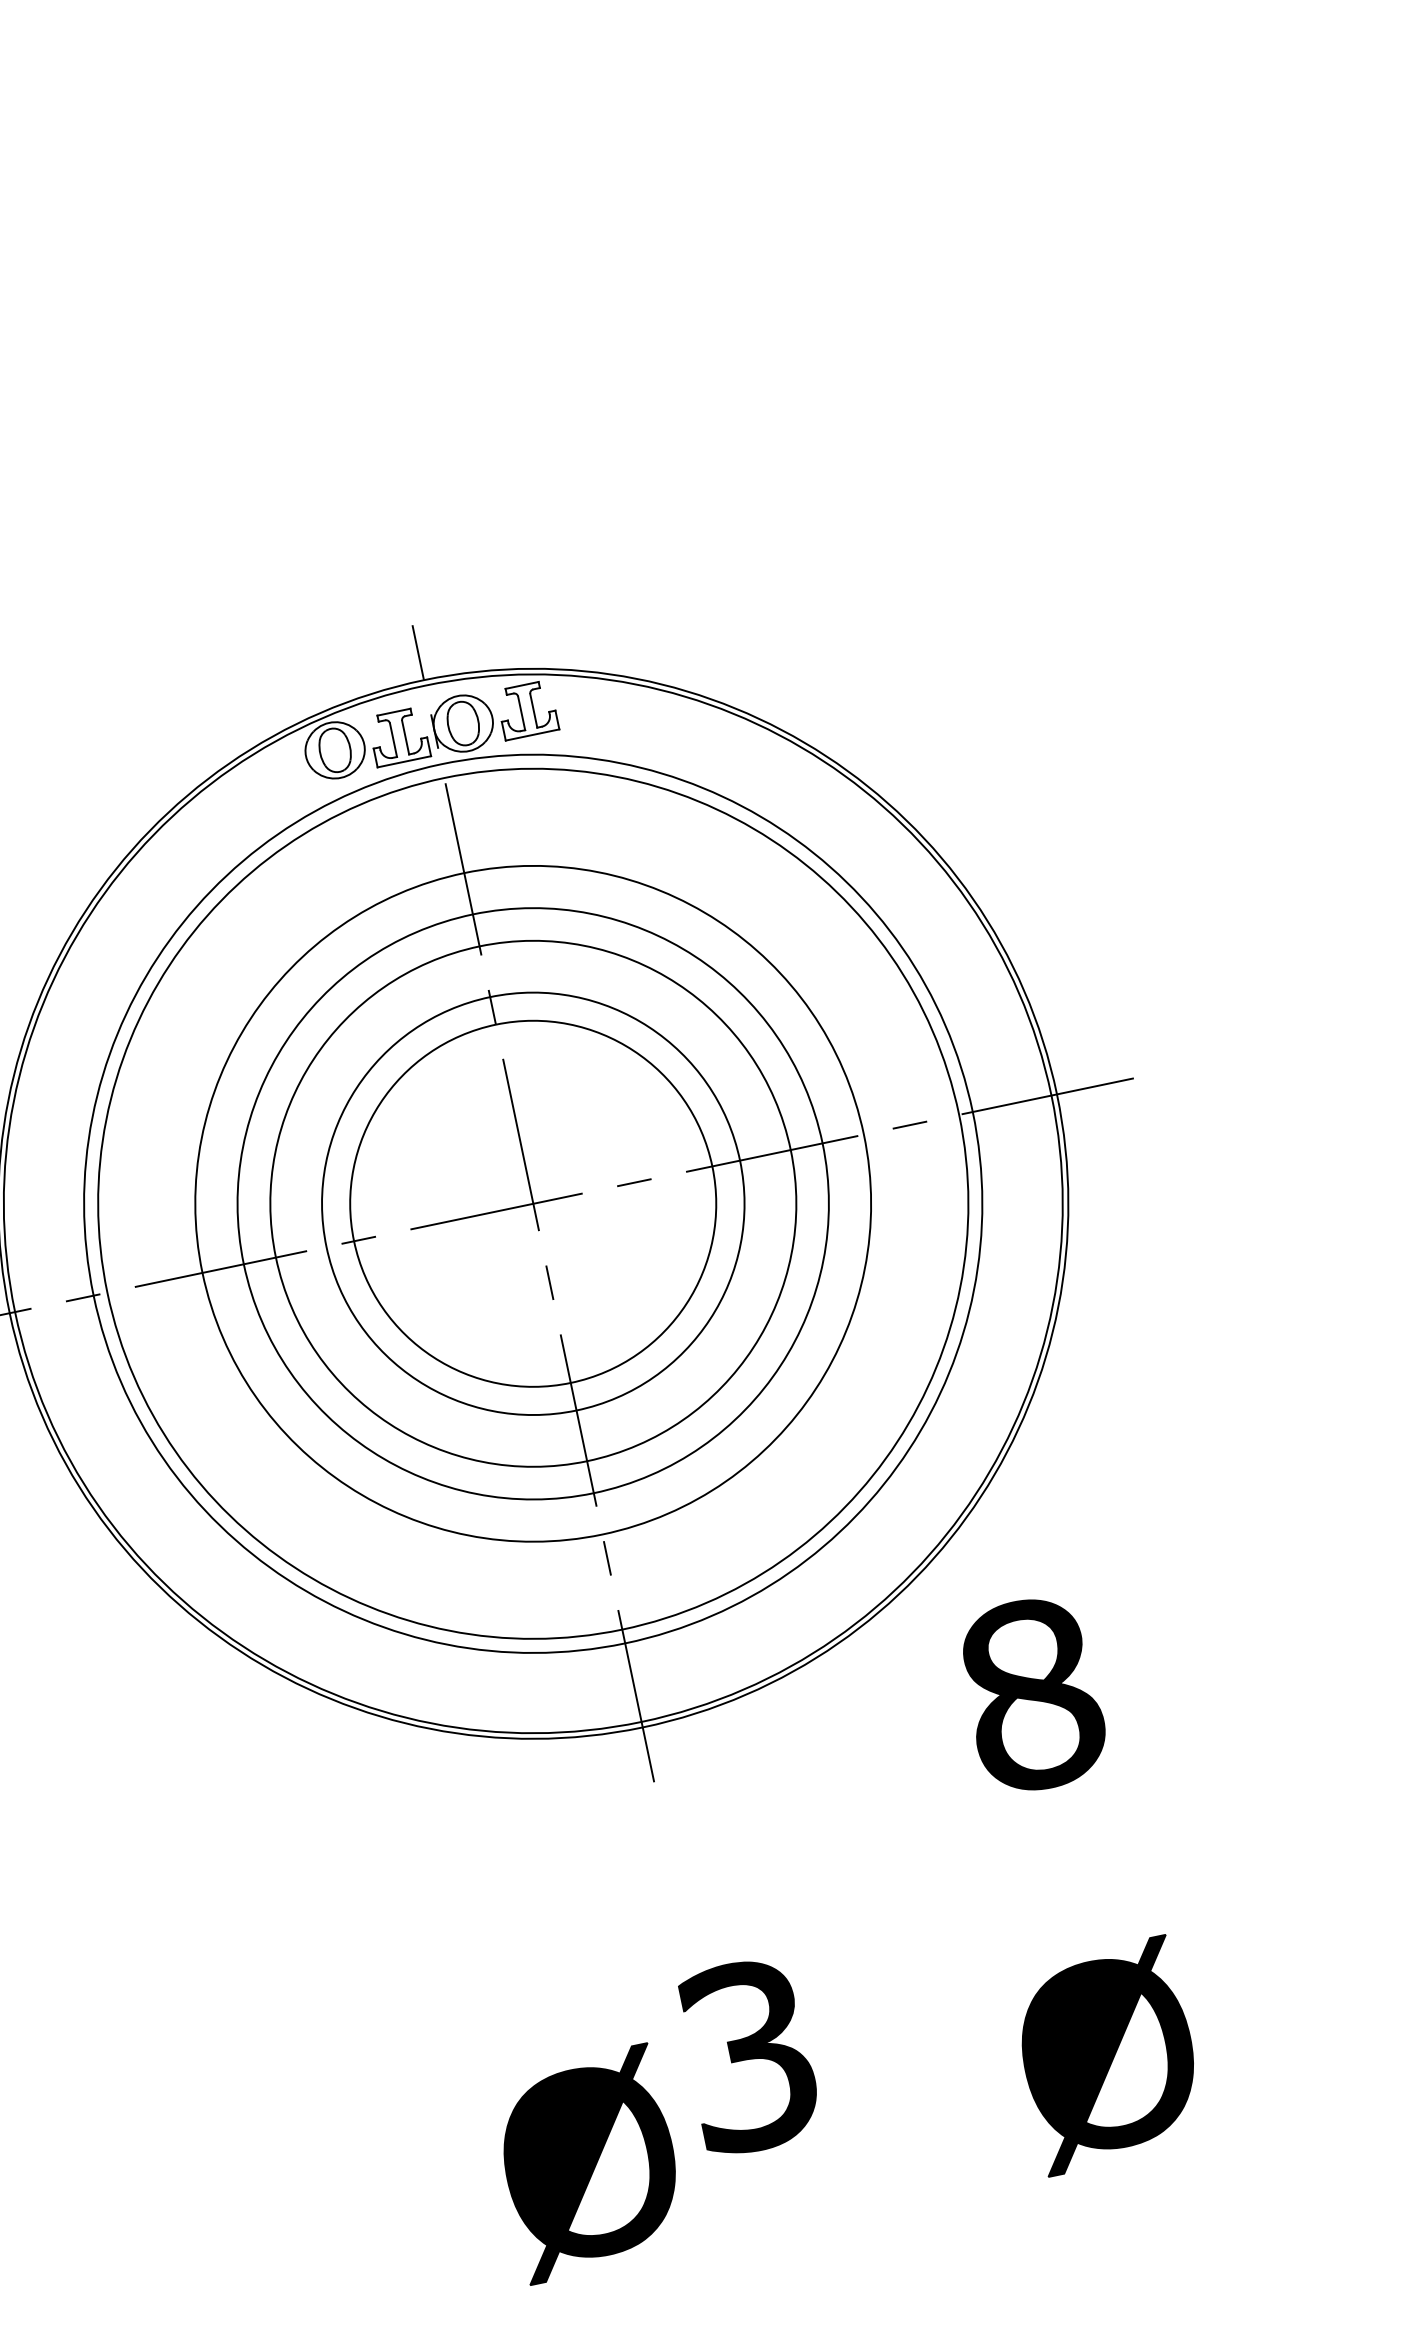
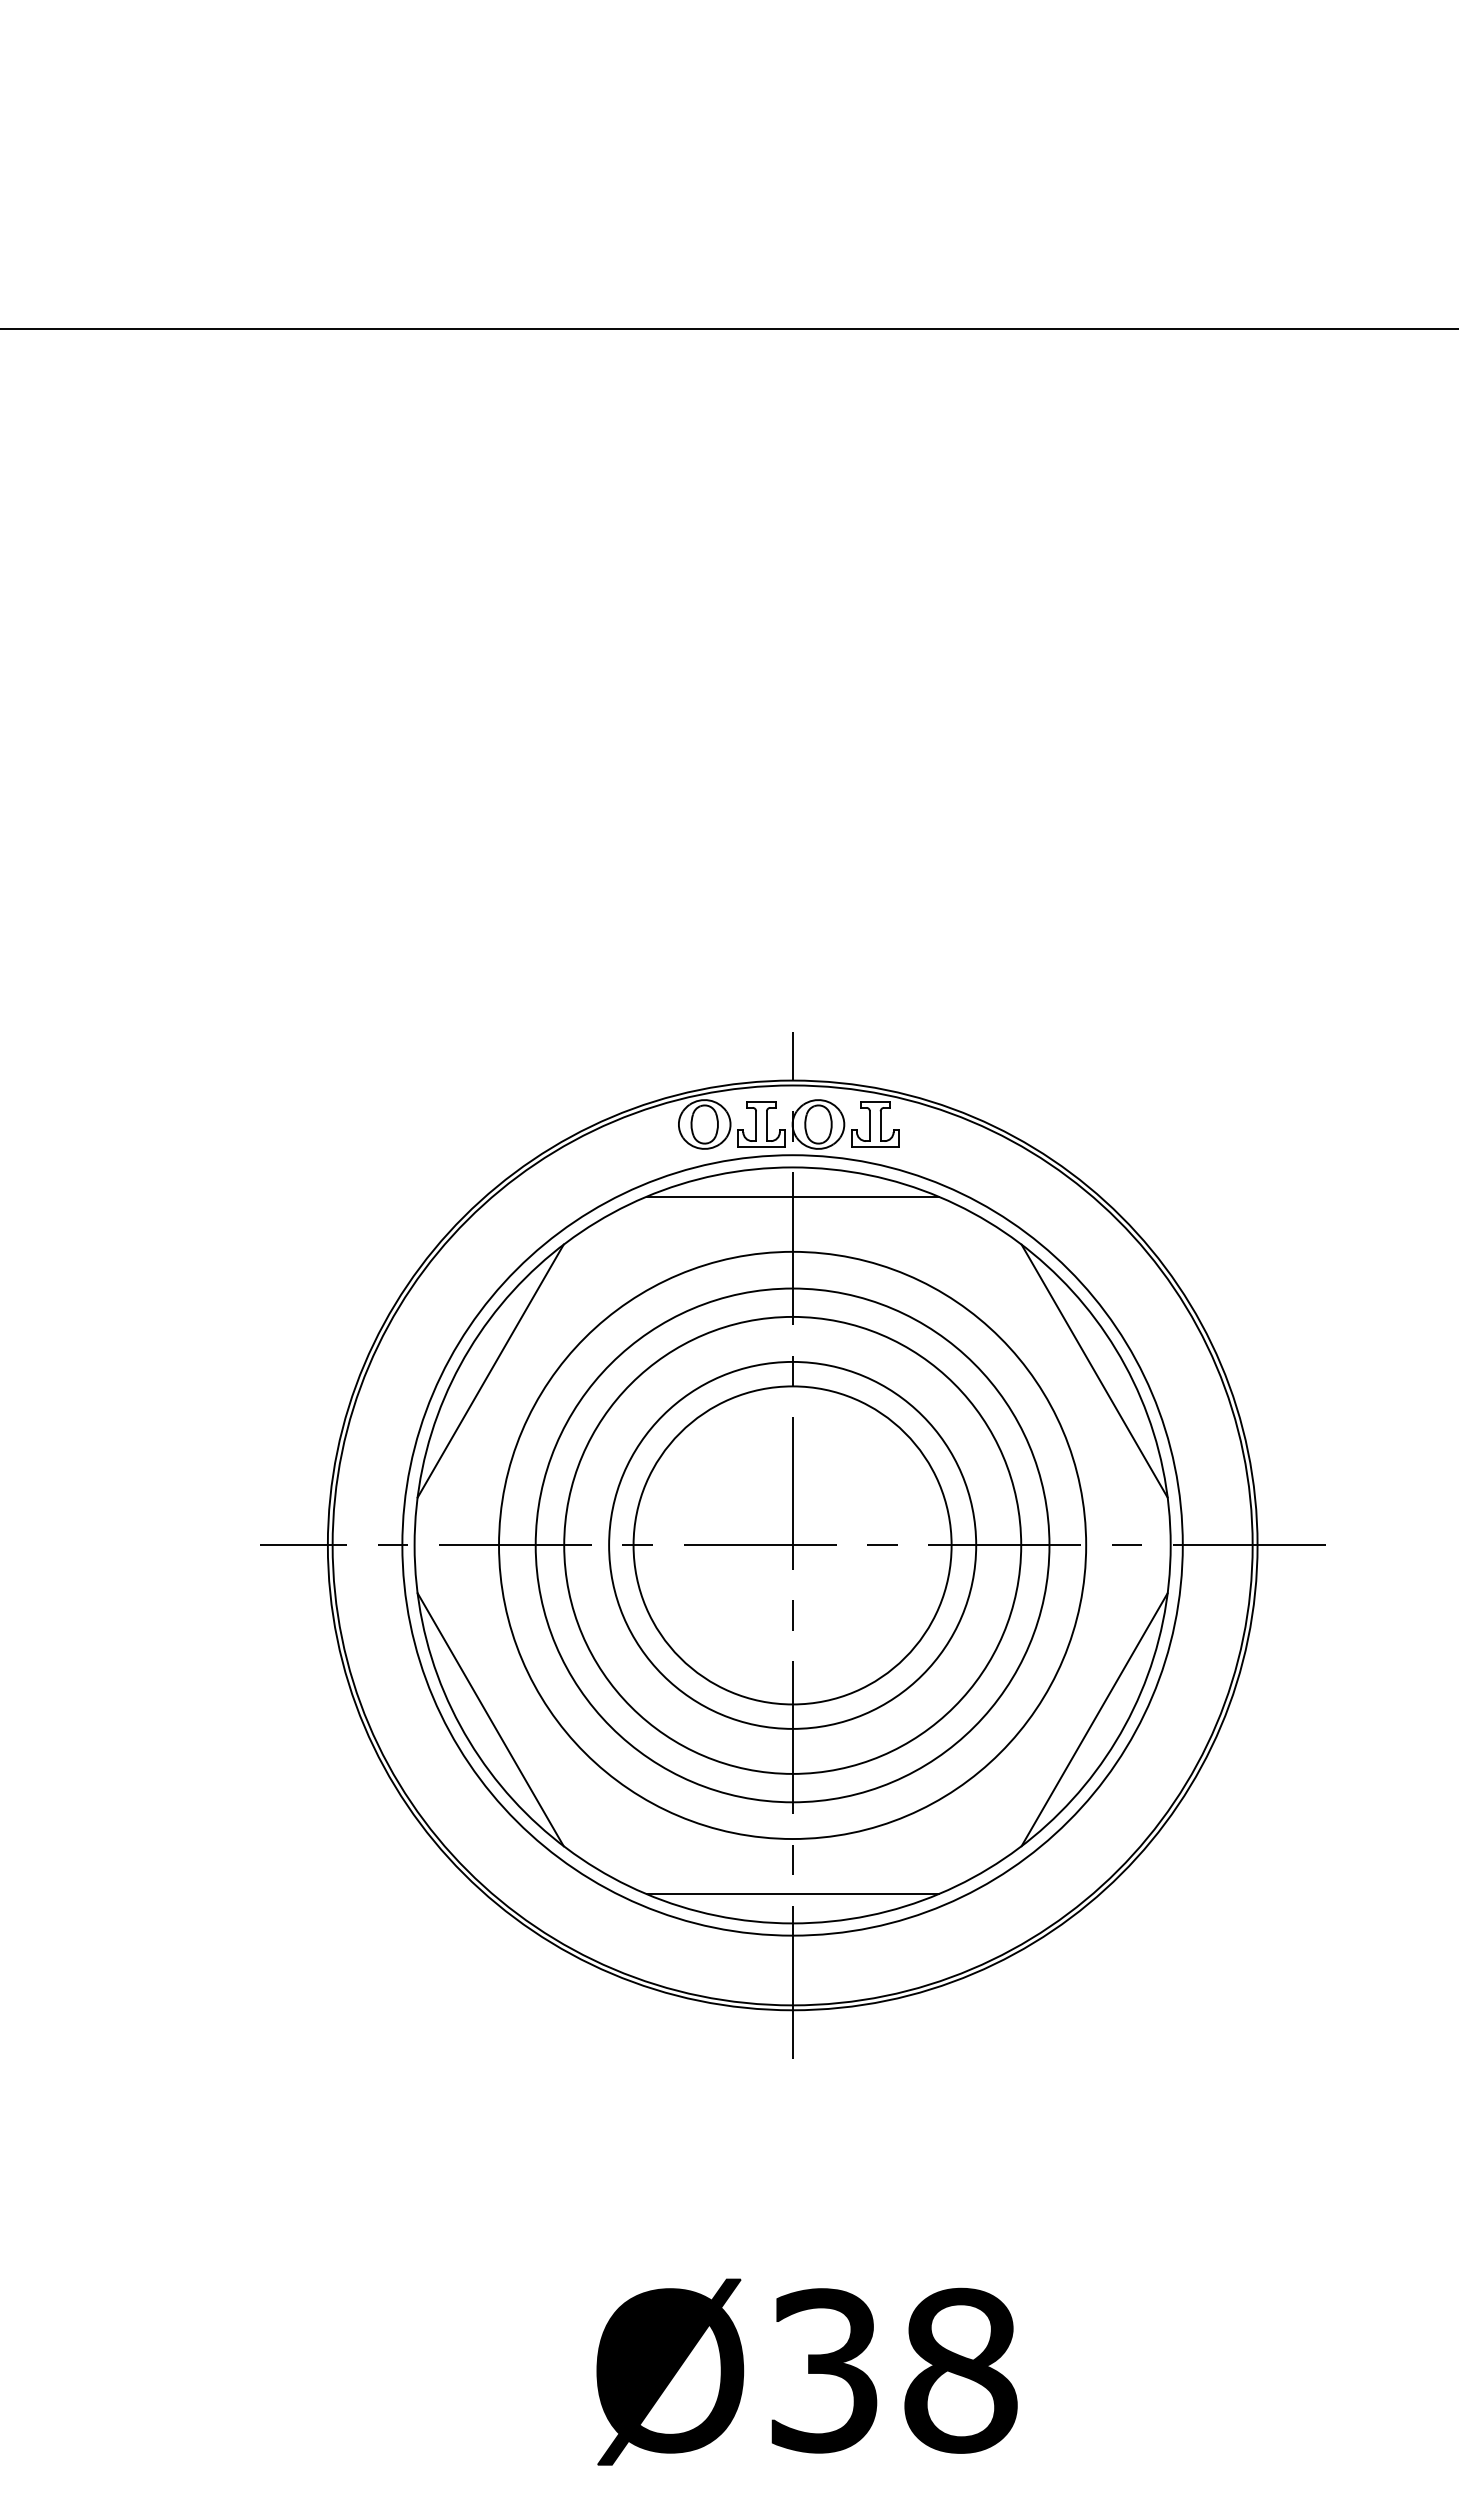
line: (451, 810) -> (792, 1196), added
line: (832, 935) -> (1094, 1370), added
line: (151, 1077) -> (490, 1370), added
line: (914, 1328) -> (1094, 1719), added
line: (233, 1471) -> (490, 1719), added
line: (615, 1597) -> (792, 1894), added
part: (1031, 1694) -> (960, 2370), moved
part: (1108, 2054) -> (1130, 2371), removed
part: (748, 2055) -> (824, 2370), moved

